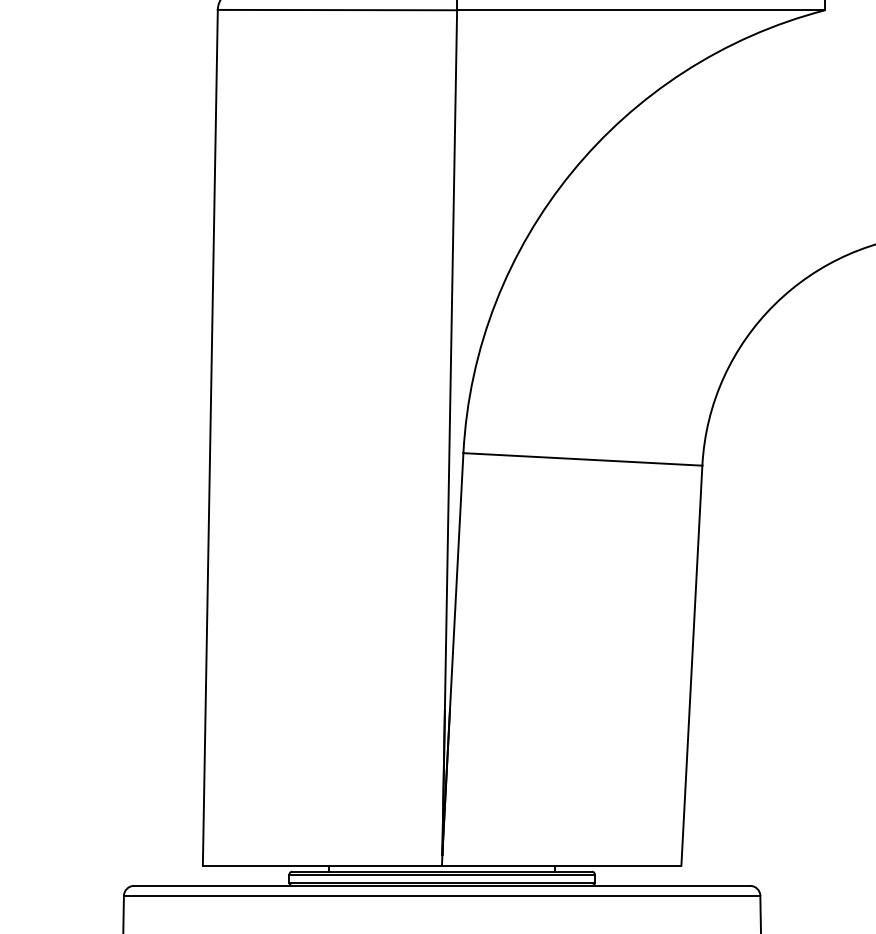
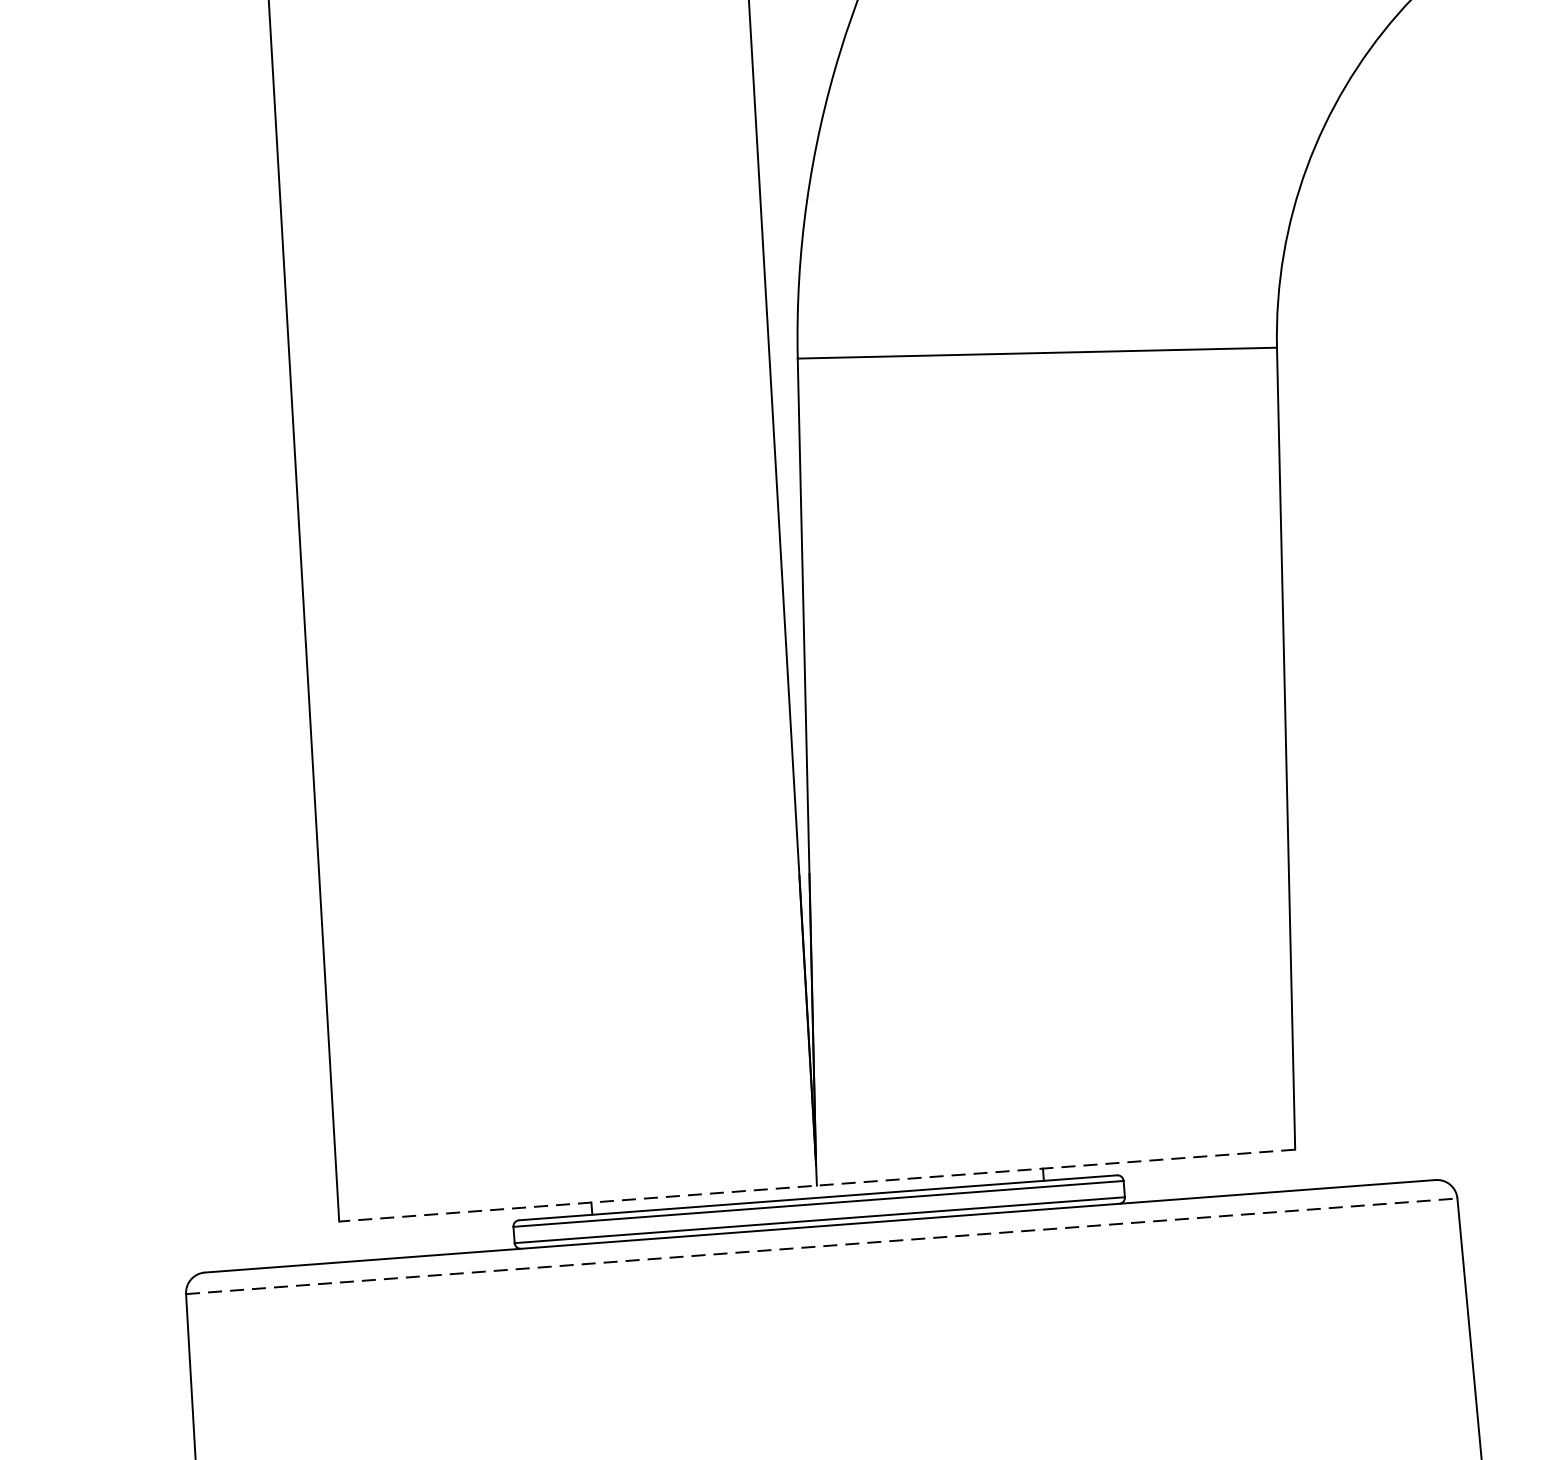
line: (441, 865) -> (815, 1185), solid -> dashed
line: (442, 895) -> (822, 1245), solid -> dashed

